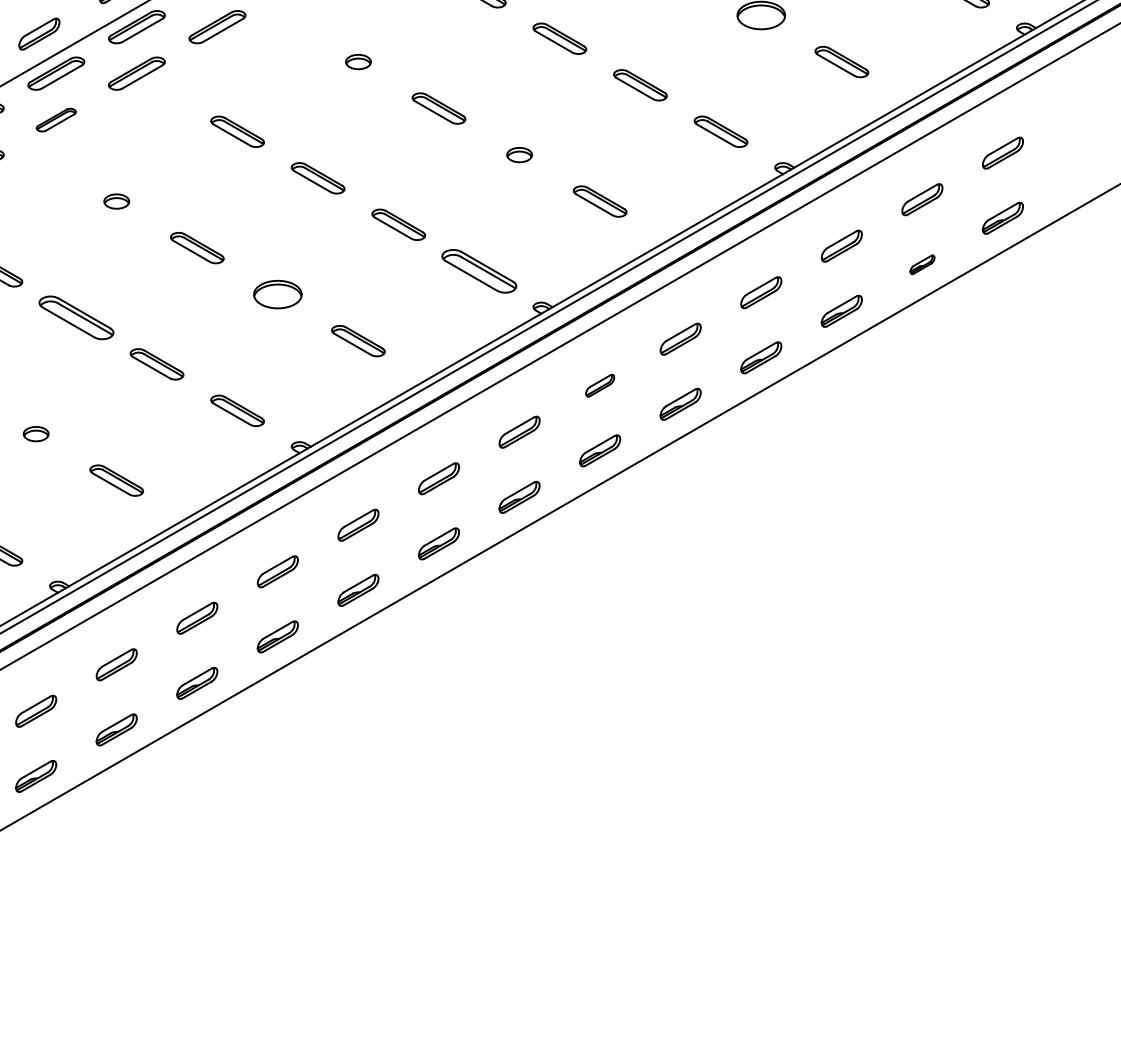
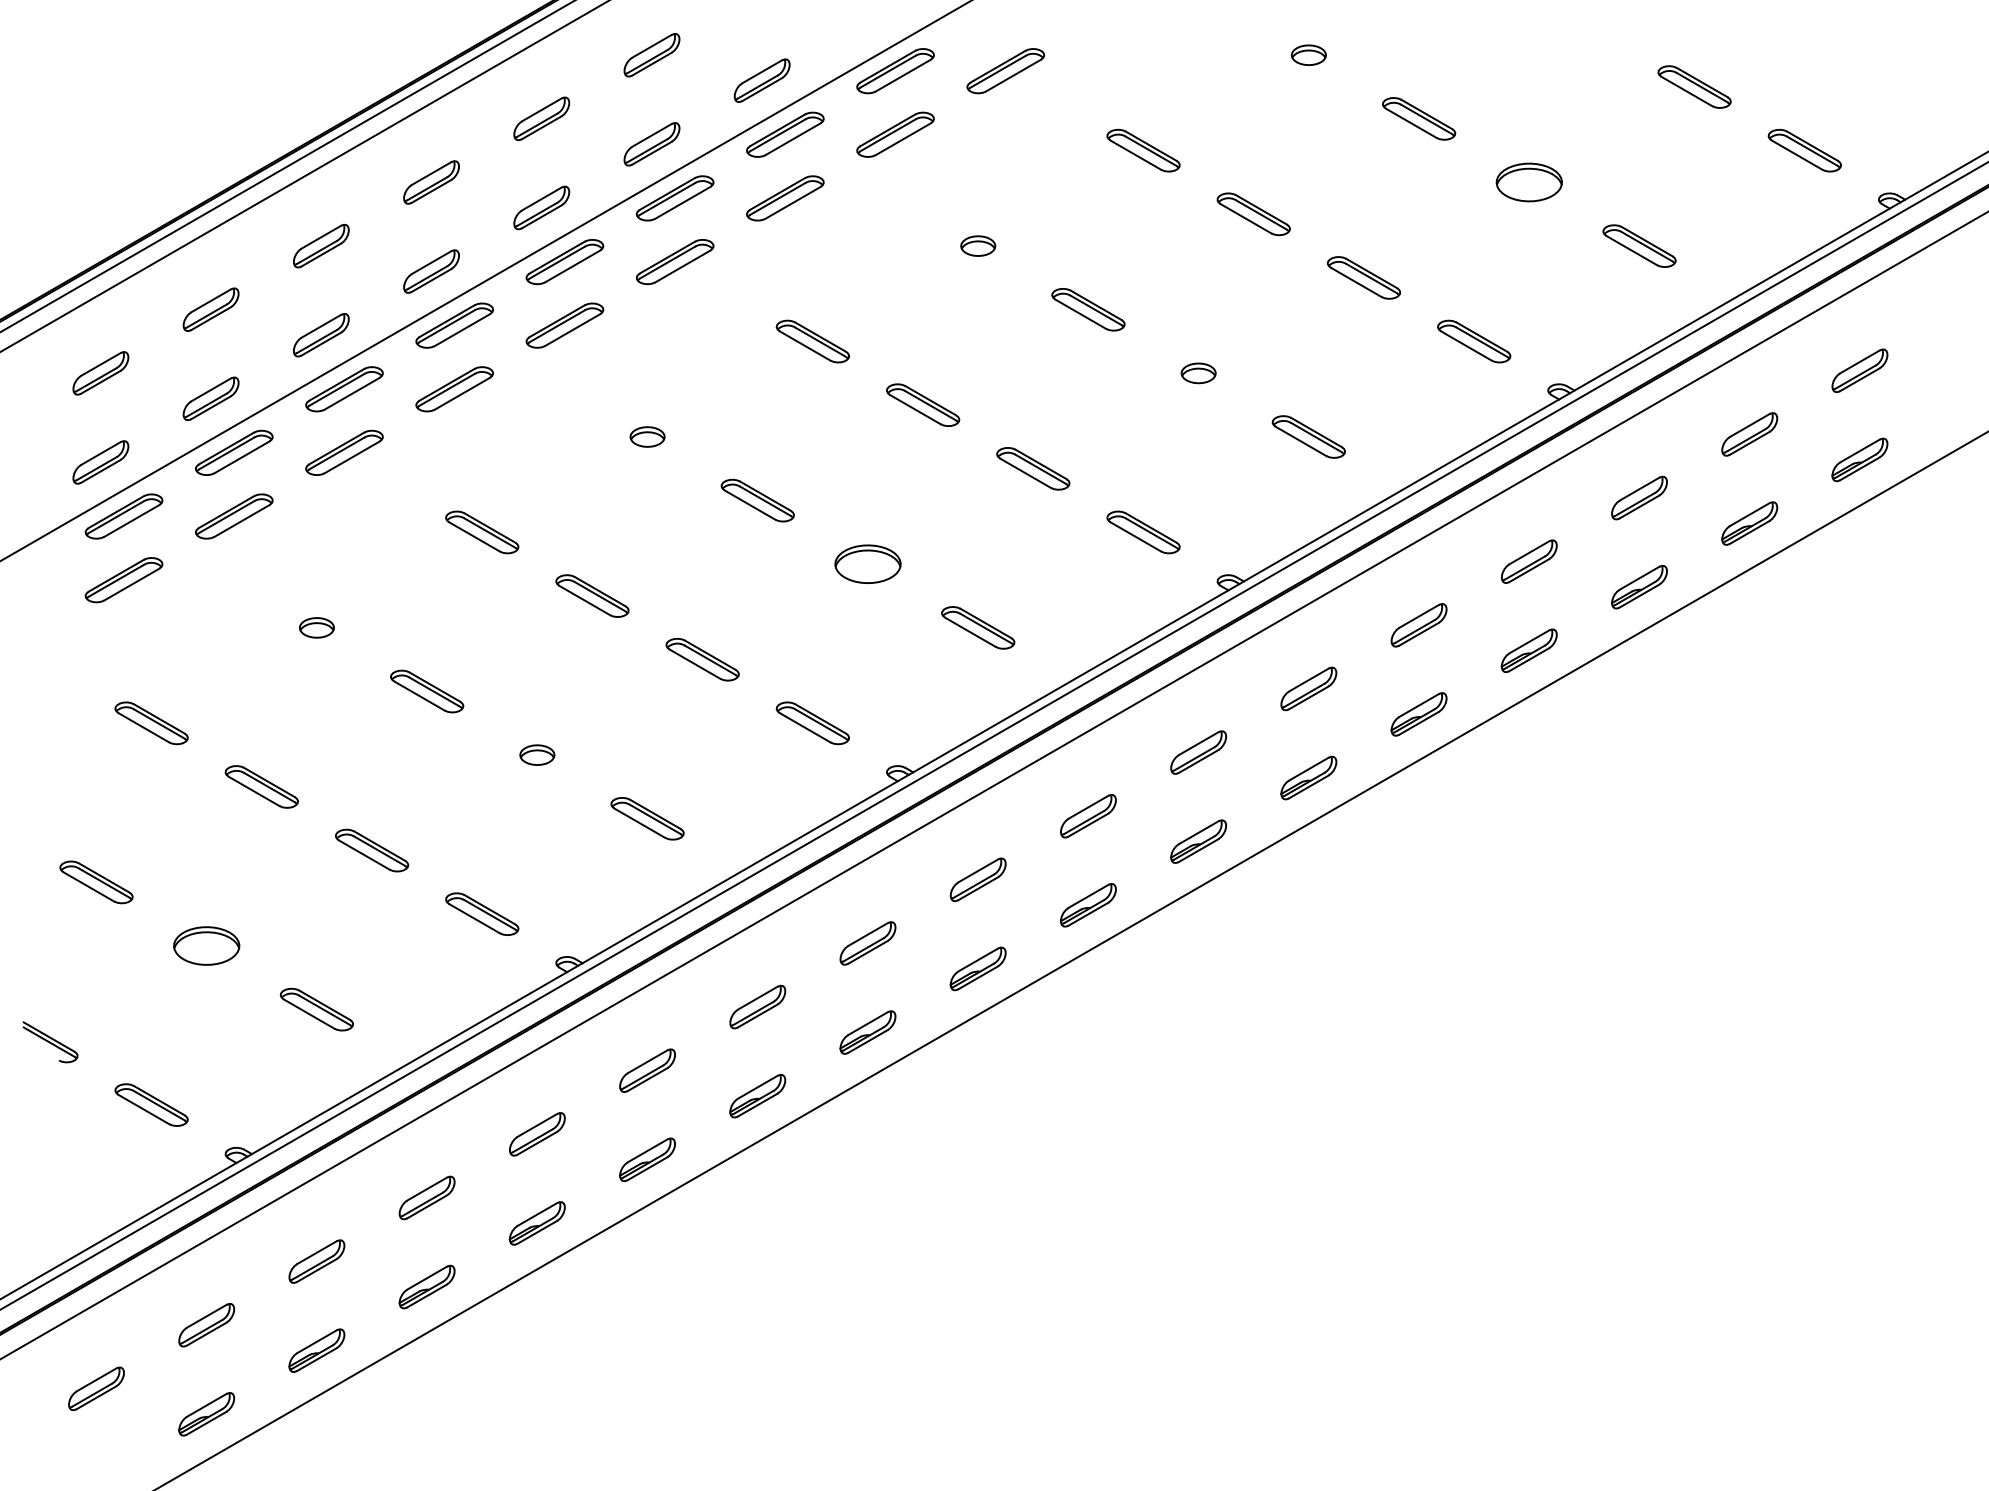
part: (56, 120) -> (564, 325), size x1.43
part: (922, 264) -> (1749, 523), size x1.67
part: (479, 271) -> (1143, 532), size x0.71
part: (76, 317) -> (592, 595), size x0.71
part: (599, 385) -> (1308, 688), size x1.43

